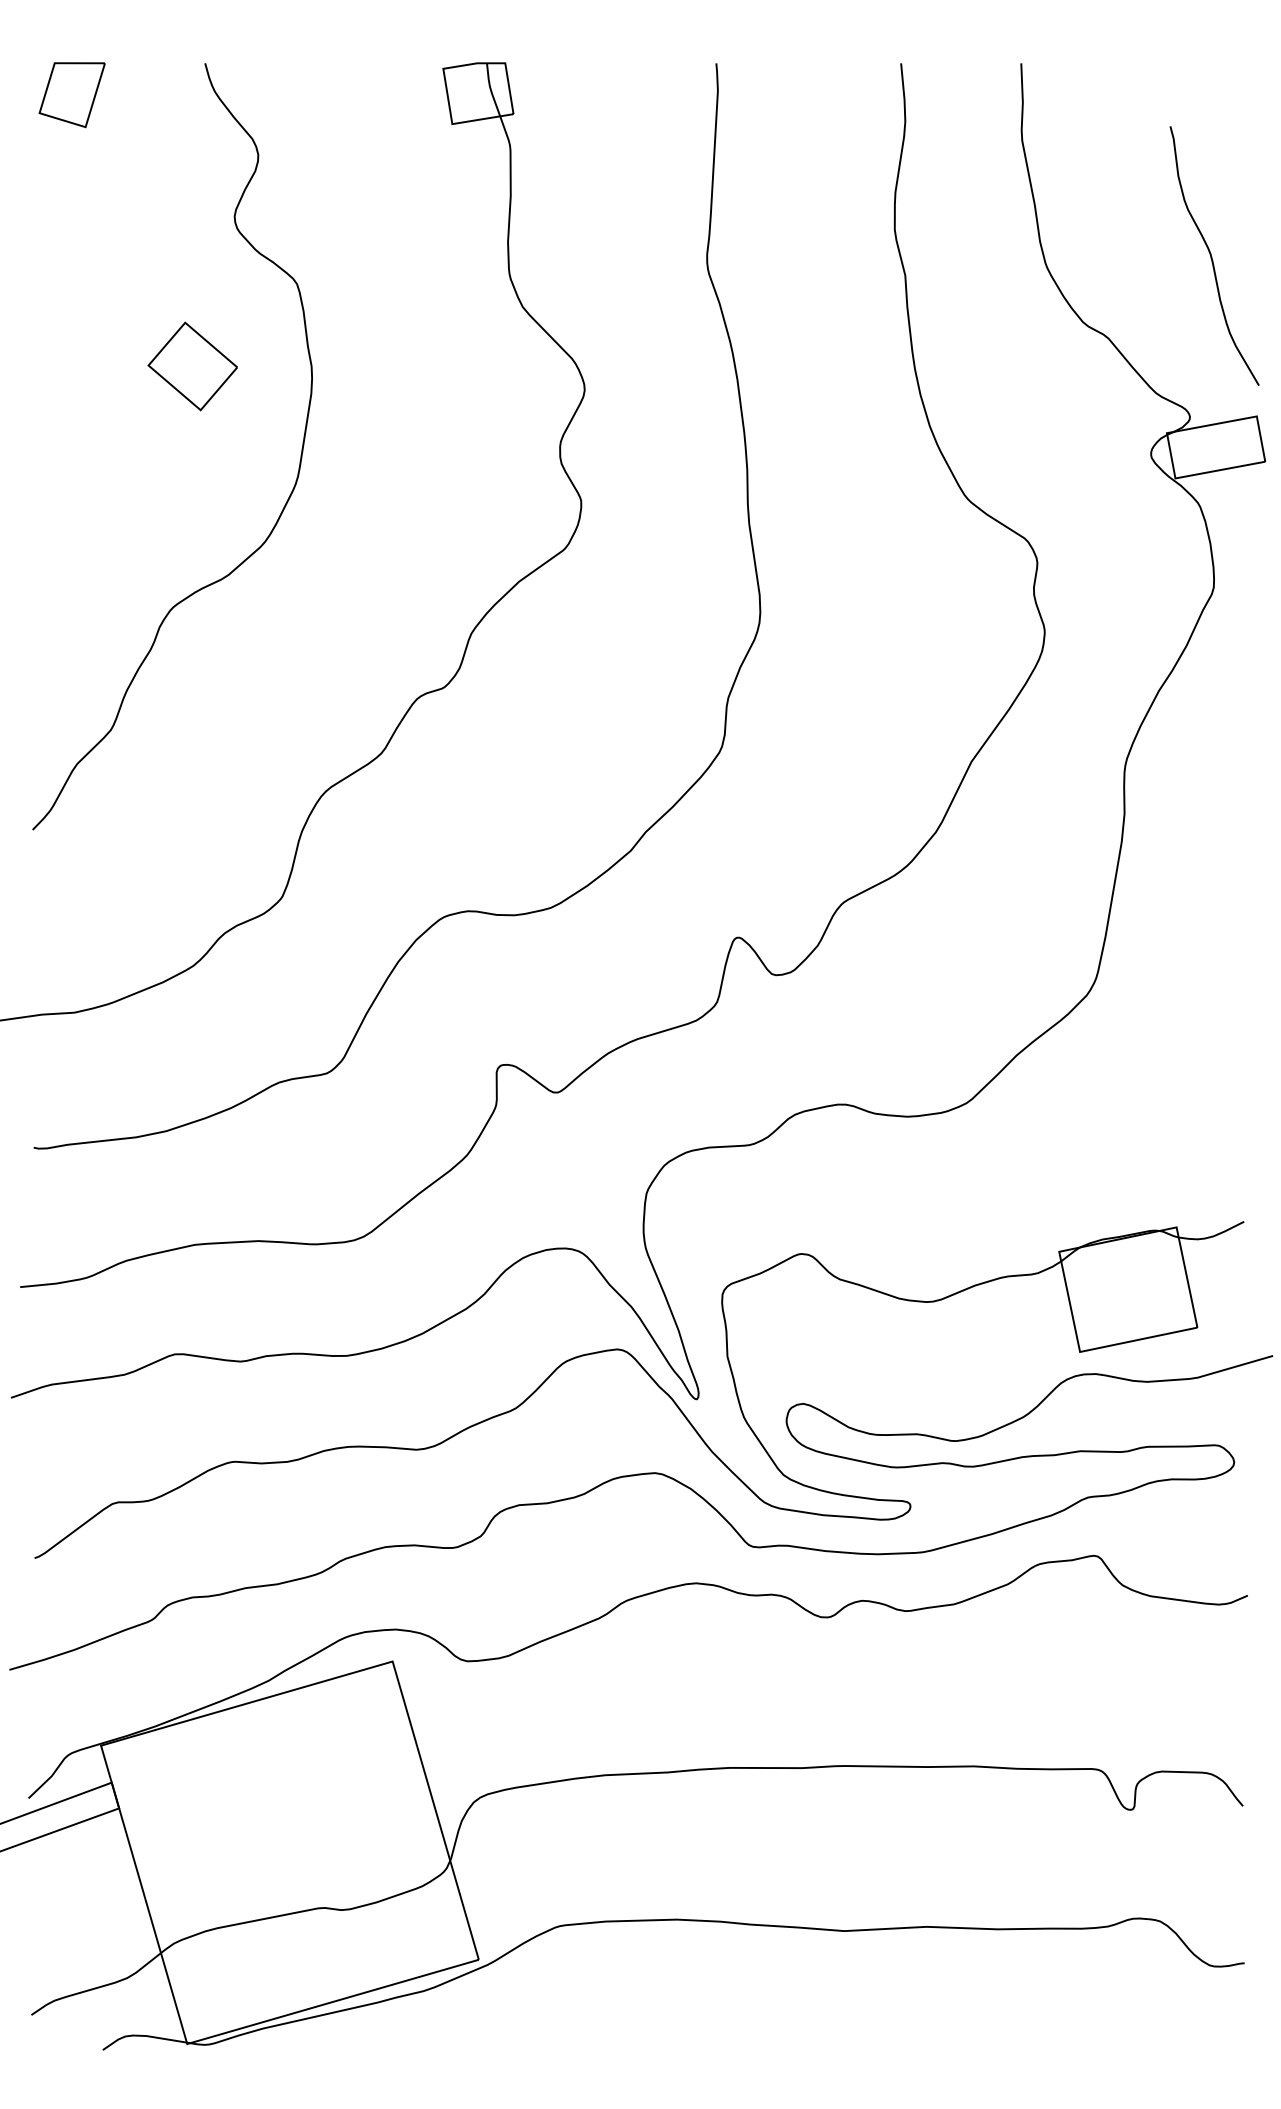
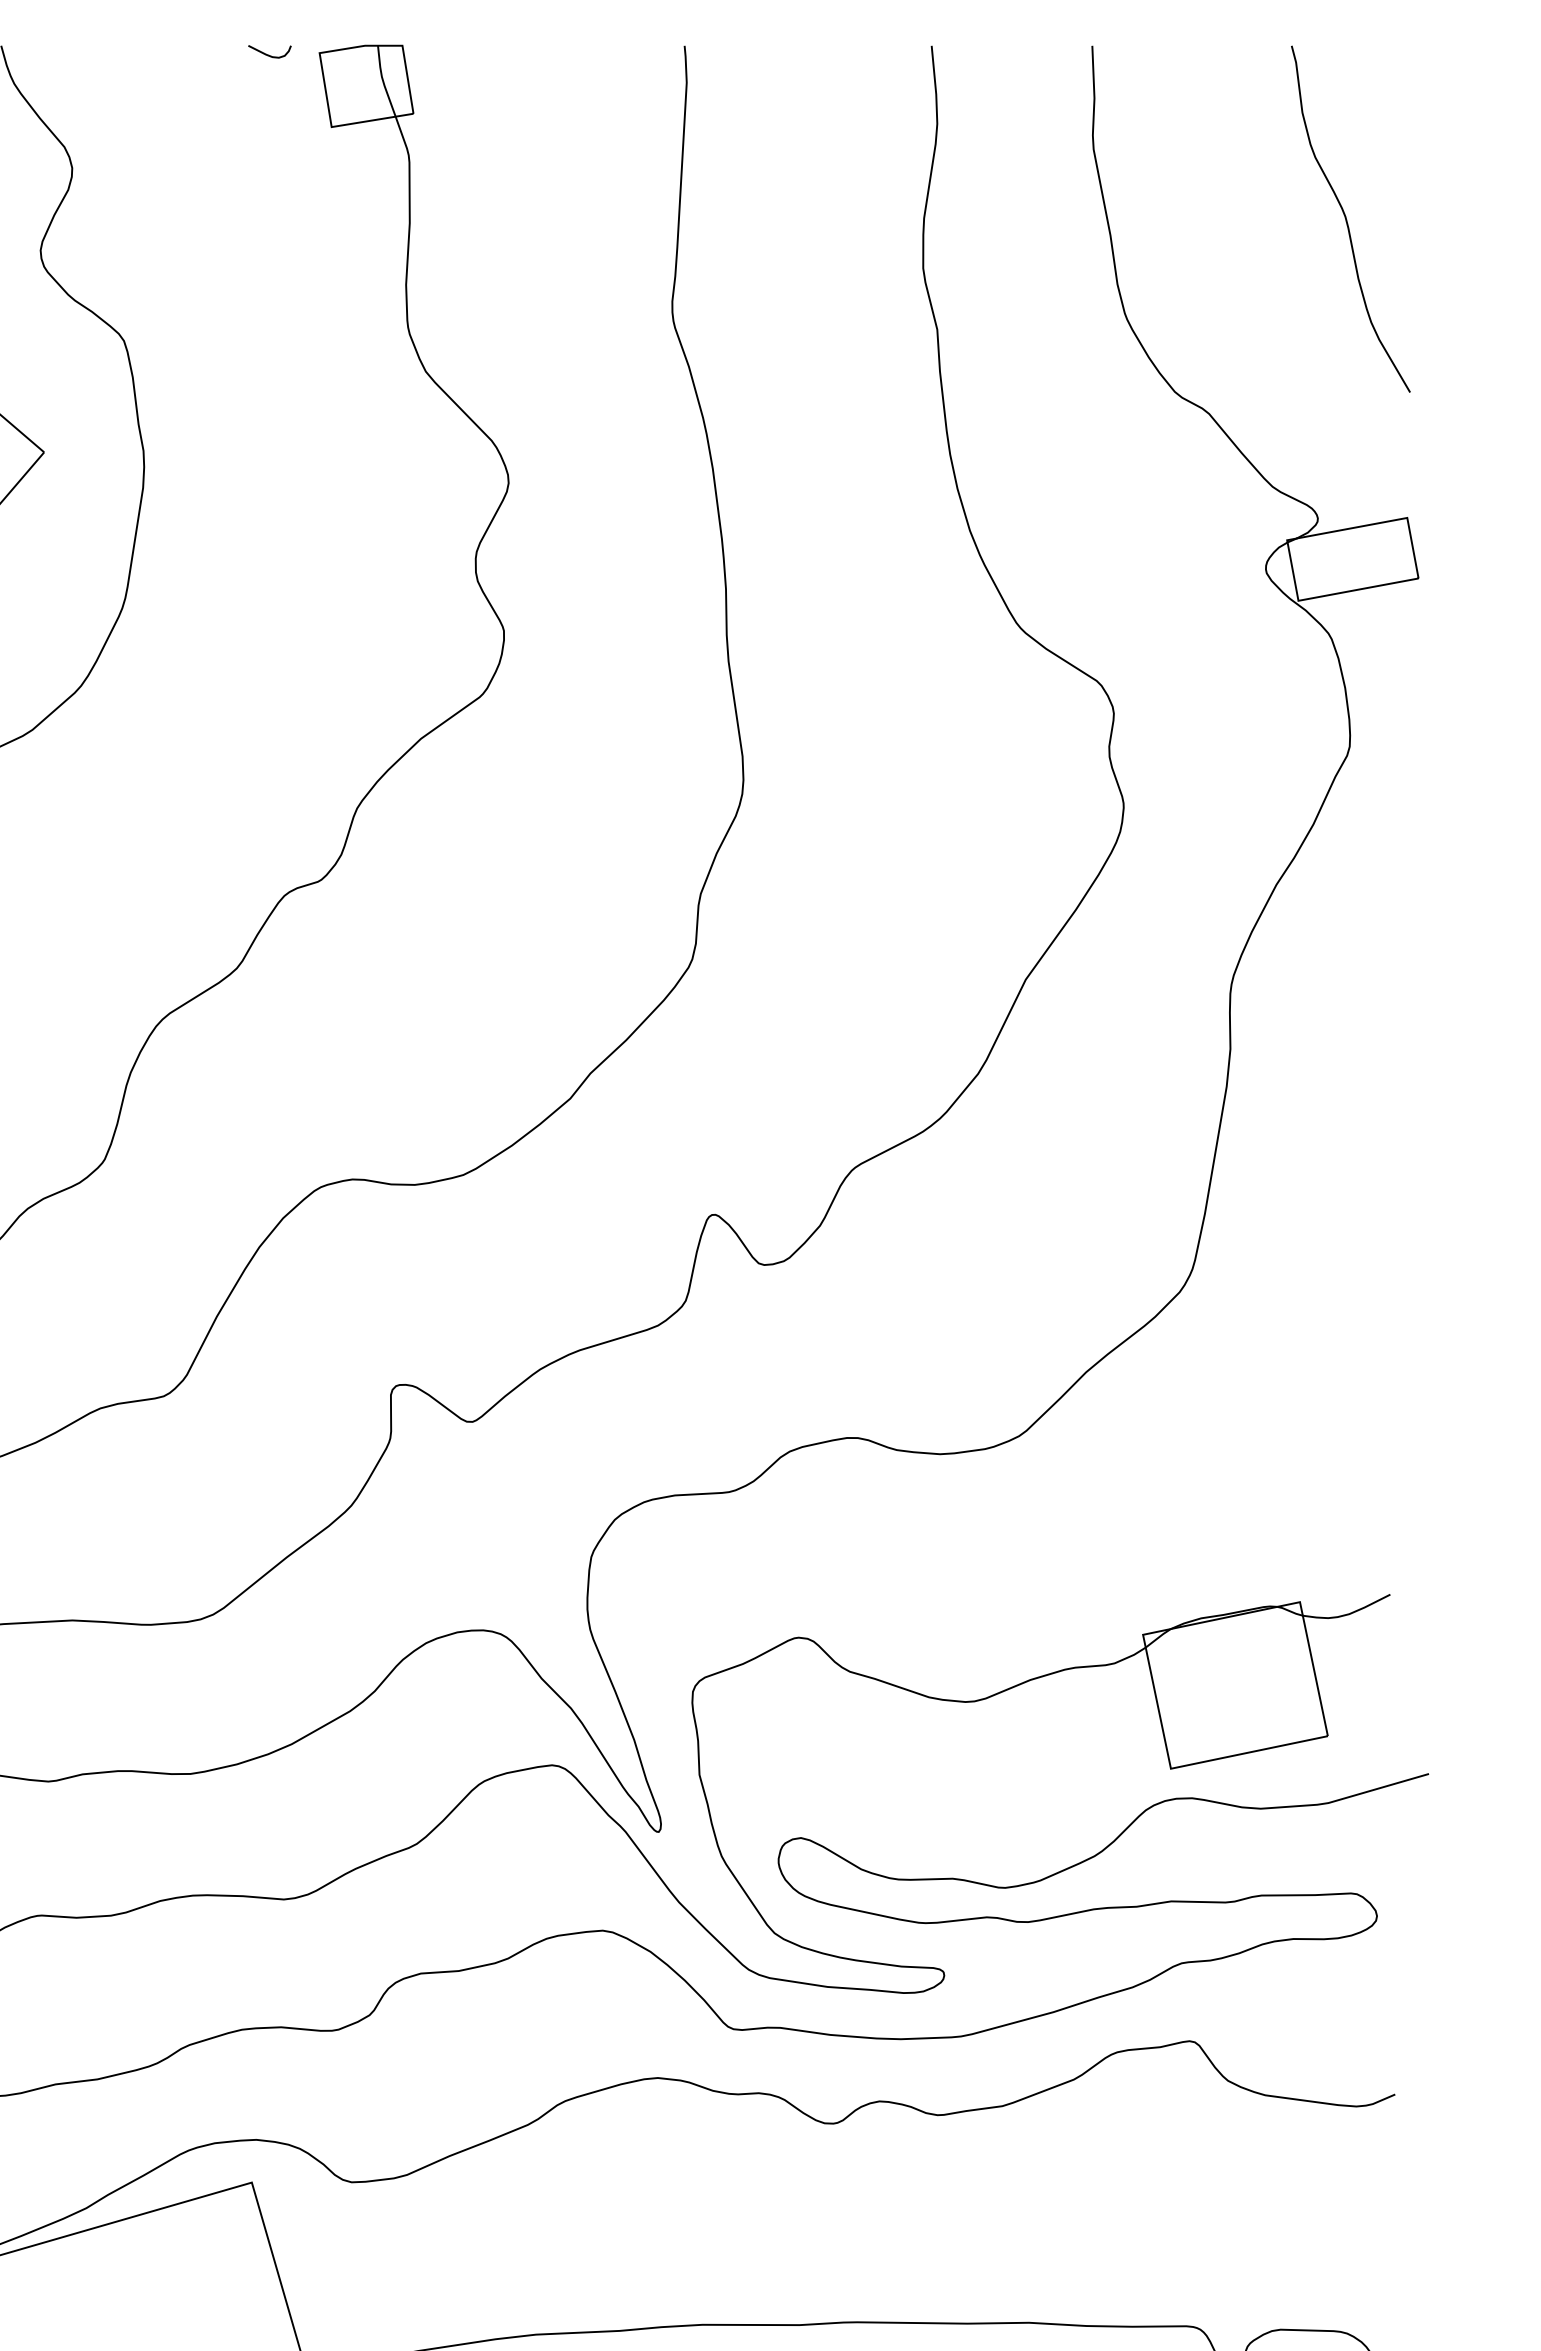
curve: (405, 69) -> (269, 54), added
curve: (1212, 256) -> (1348, 219), moved

